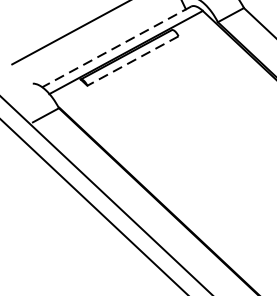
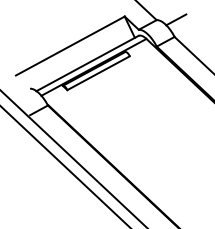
line: (115, 46) -> (86, 63), dashed -> solid
line: (132, 61) -> (98, 73), dashed -> solid

